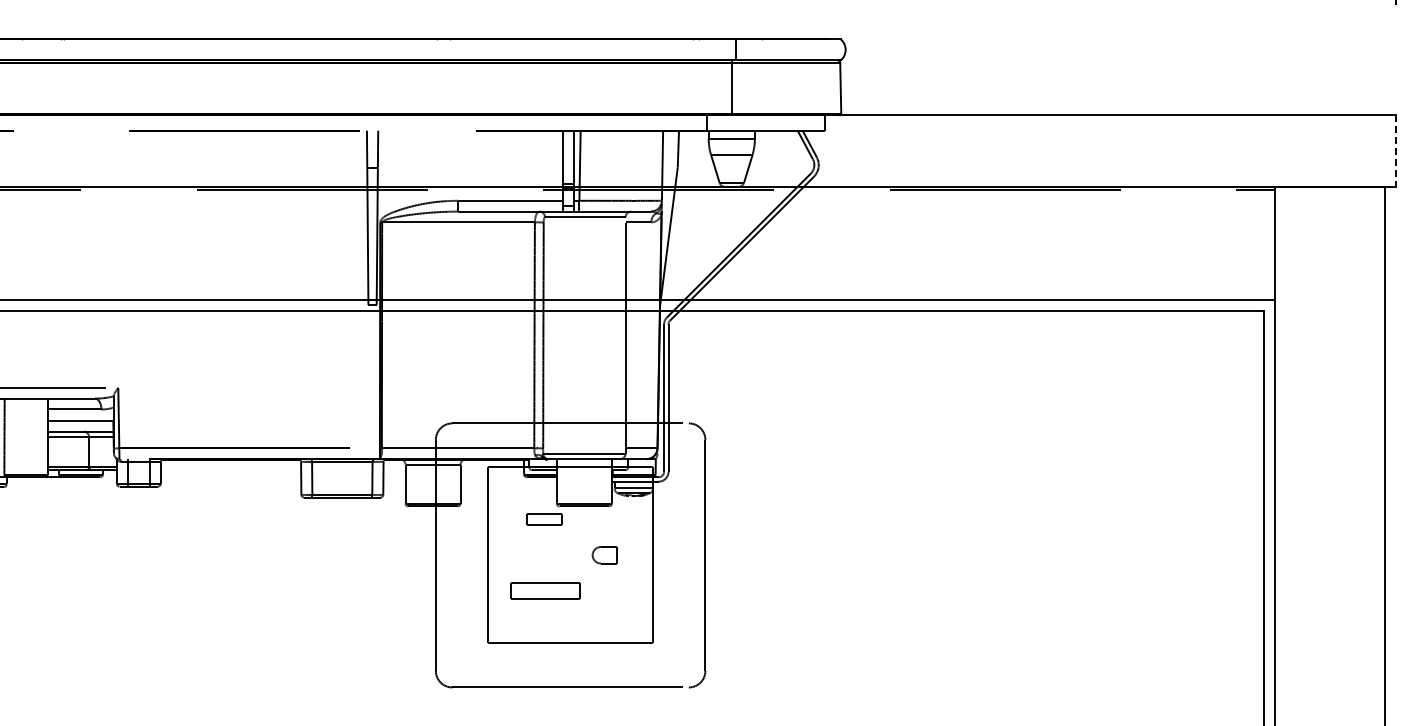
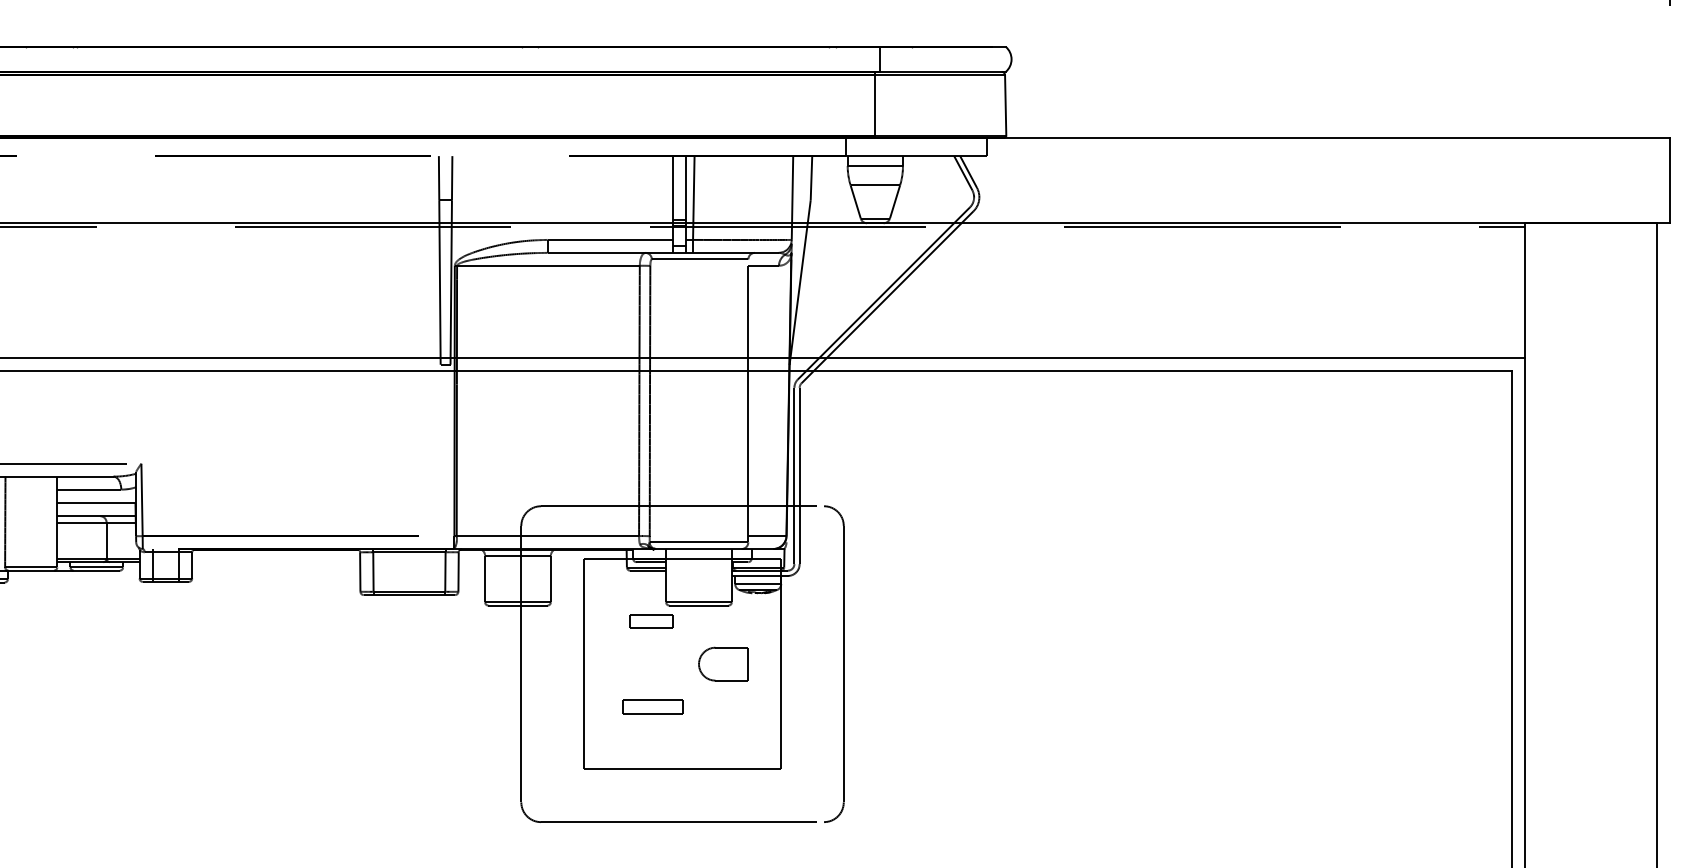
line: (1395, 151) -> (1669, 180), dashed -> solid
part: (604, 554) -> (723, 663), size x1.67
part: (545, 591) -> (652, 707), size x0.71

